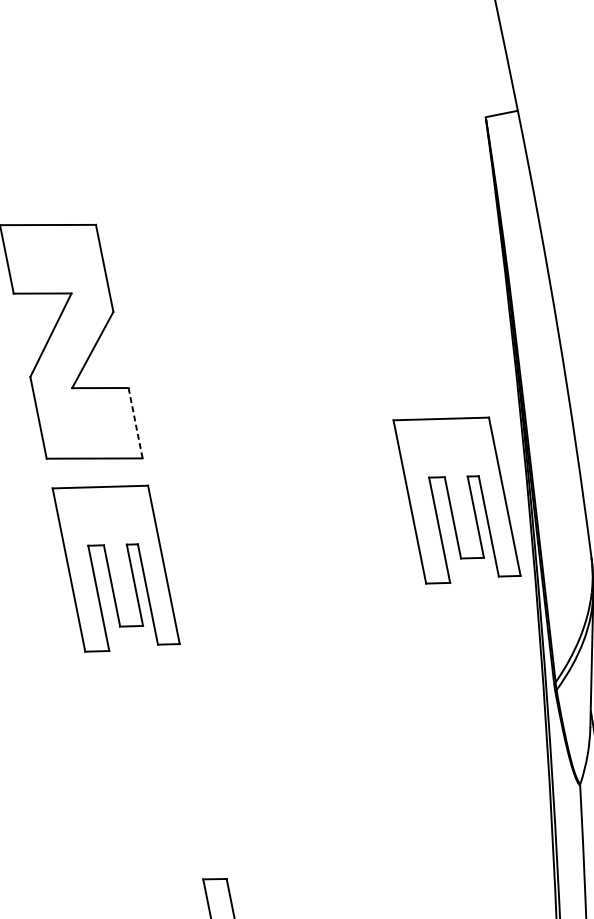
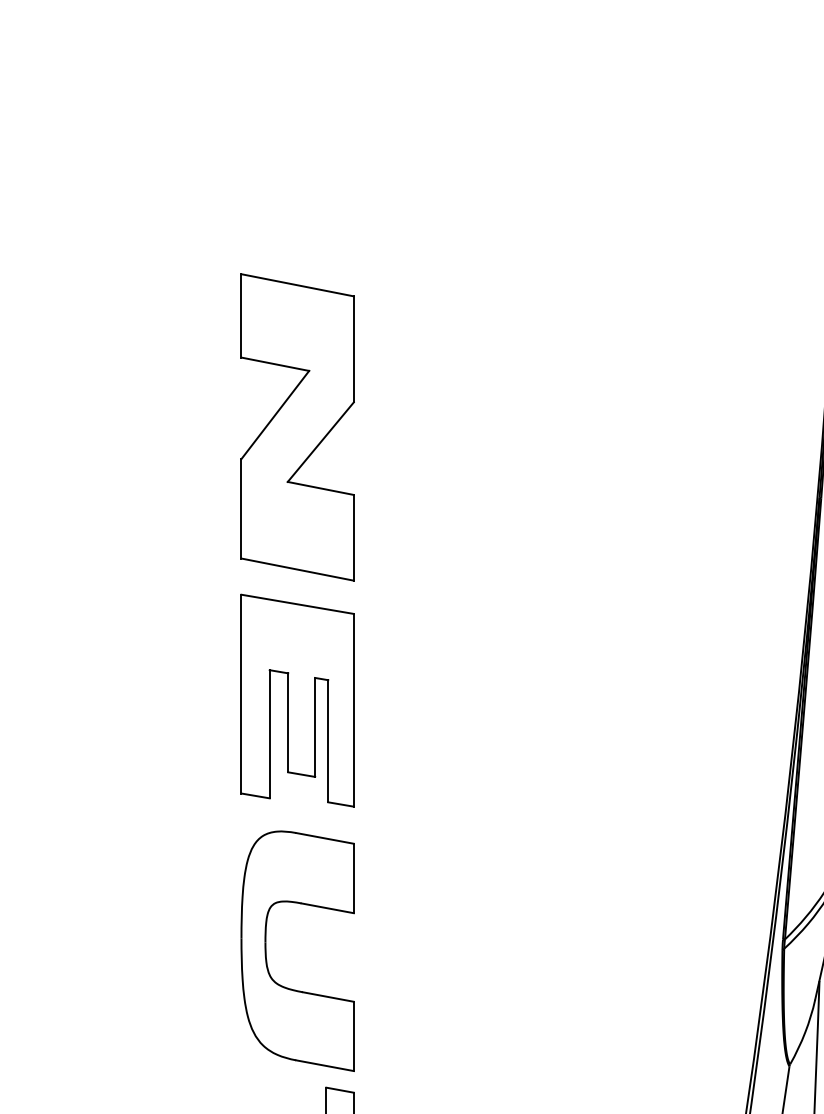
line: (135, 423) -> (353, 537), dashed -> solid
part: (456, 497) -> (712, 700), removed
part: (131, 776) -> (266, 950), added

